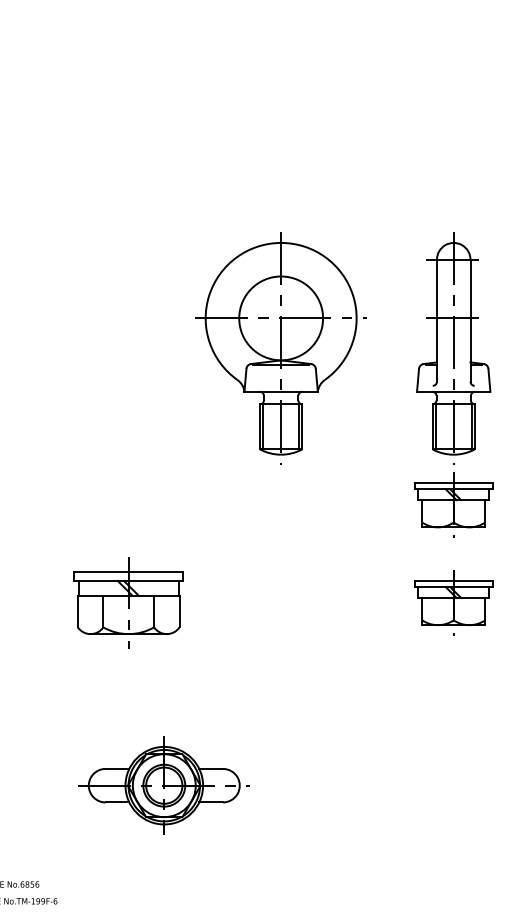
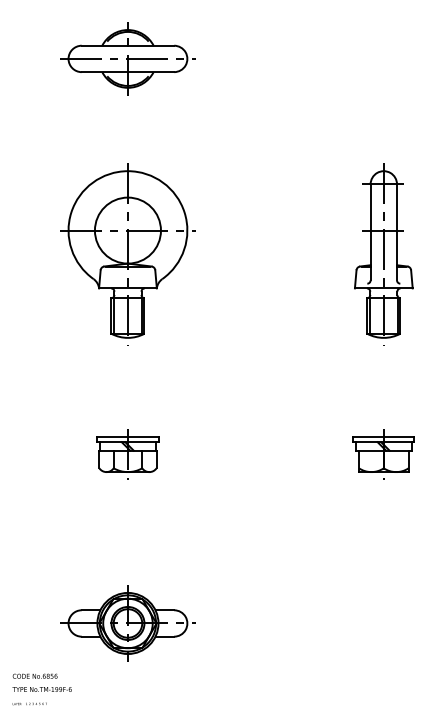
part: (128, 99) -> (127, 58), added
part: (280, 348) -> (127, 254), moved
part: (453, 505) -> (383, 377), removed
part: (128, 602) -> (127, 454), size x0.71
part: (163, 785) -> (127, 623), moved

